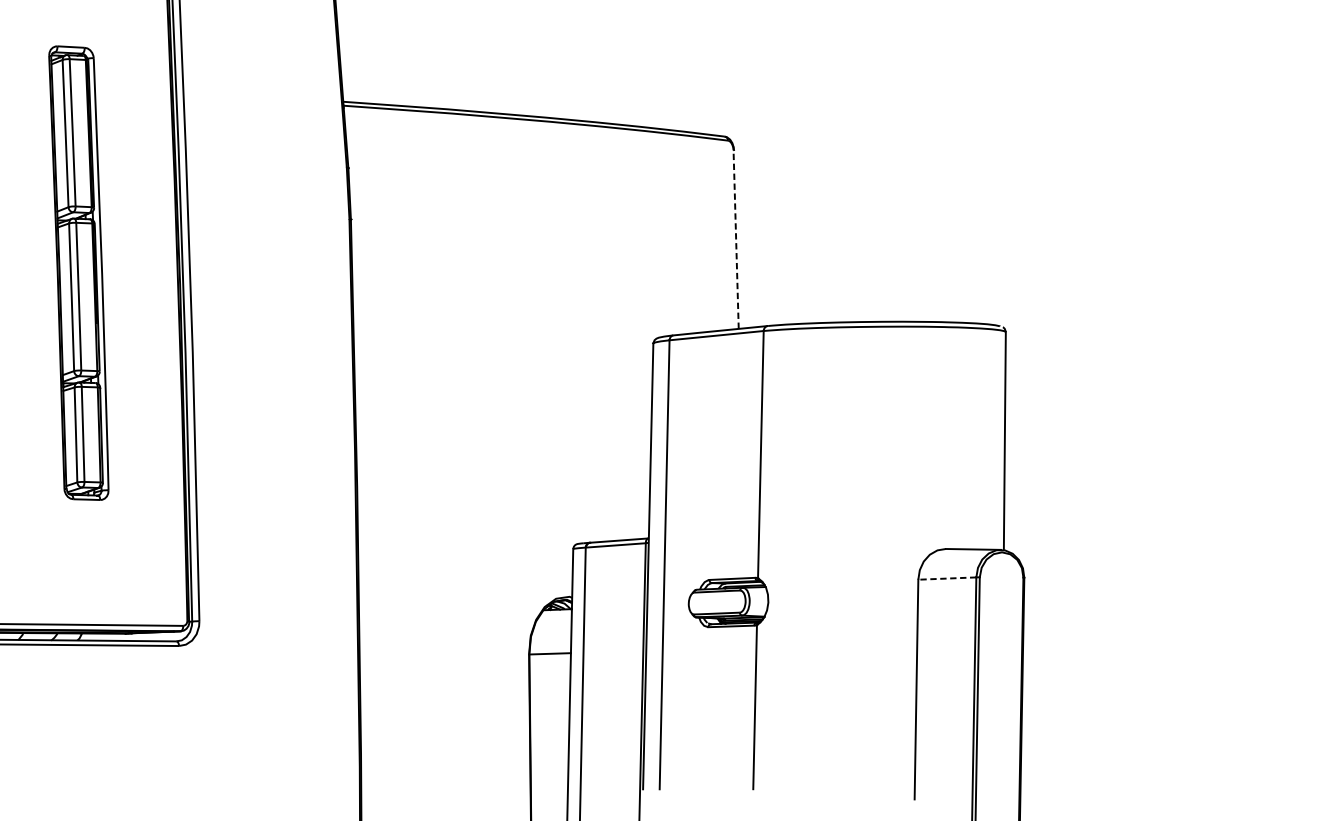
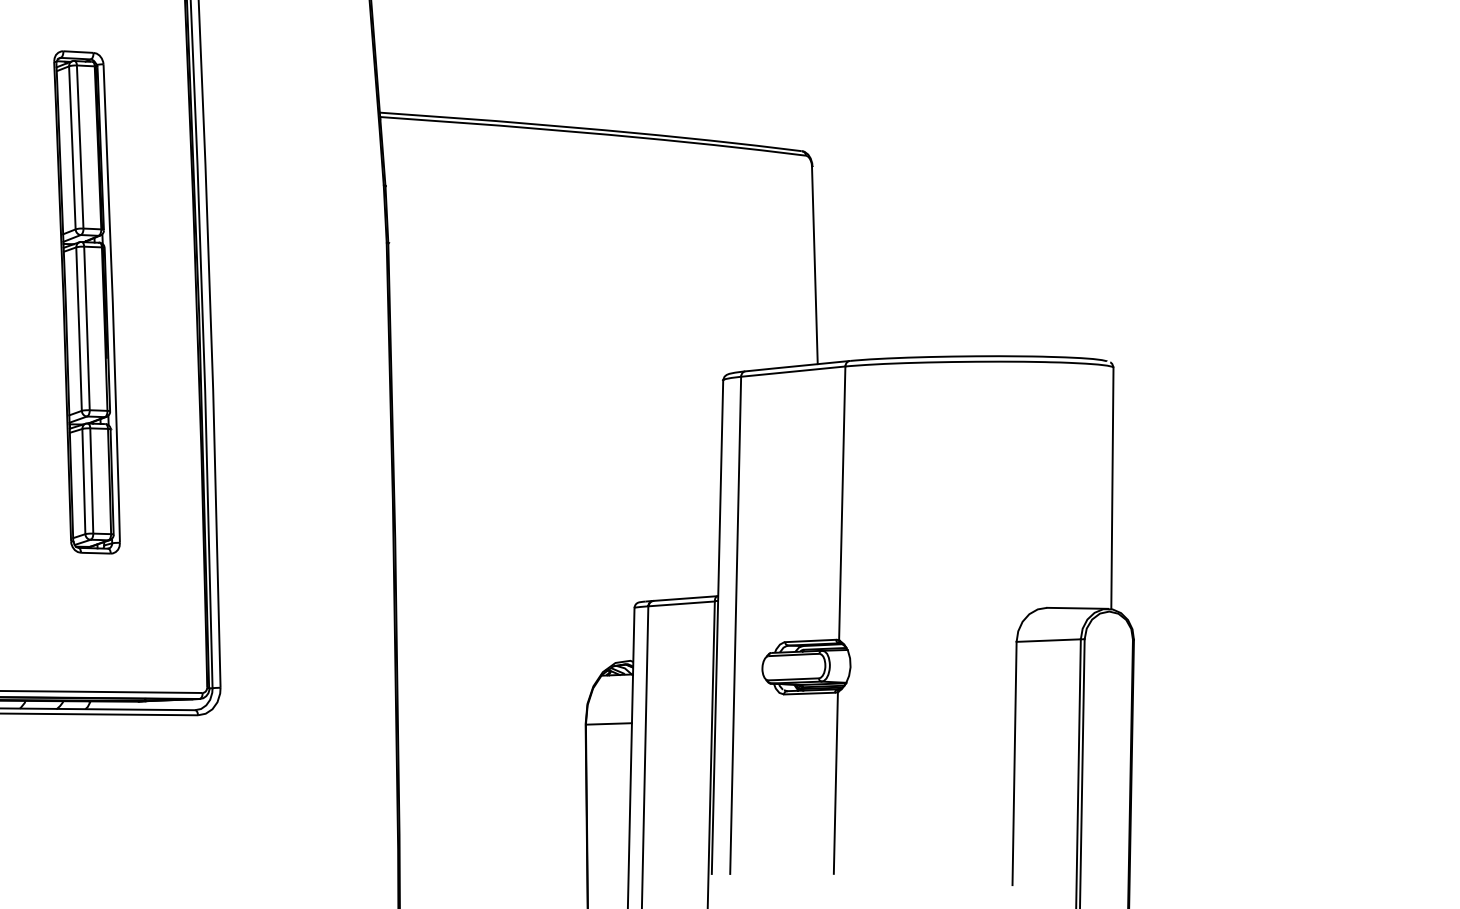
line: (735, 239) -> (814, 265), dashed -> solid
line: (947, 578) -> (1048, 640), dashed -> solid

